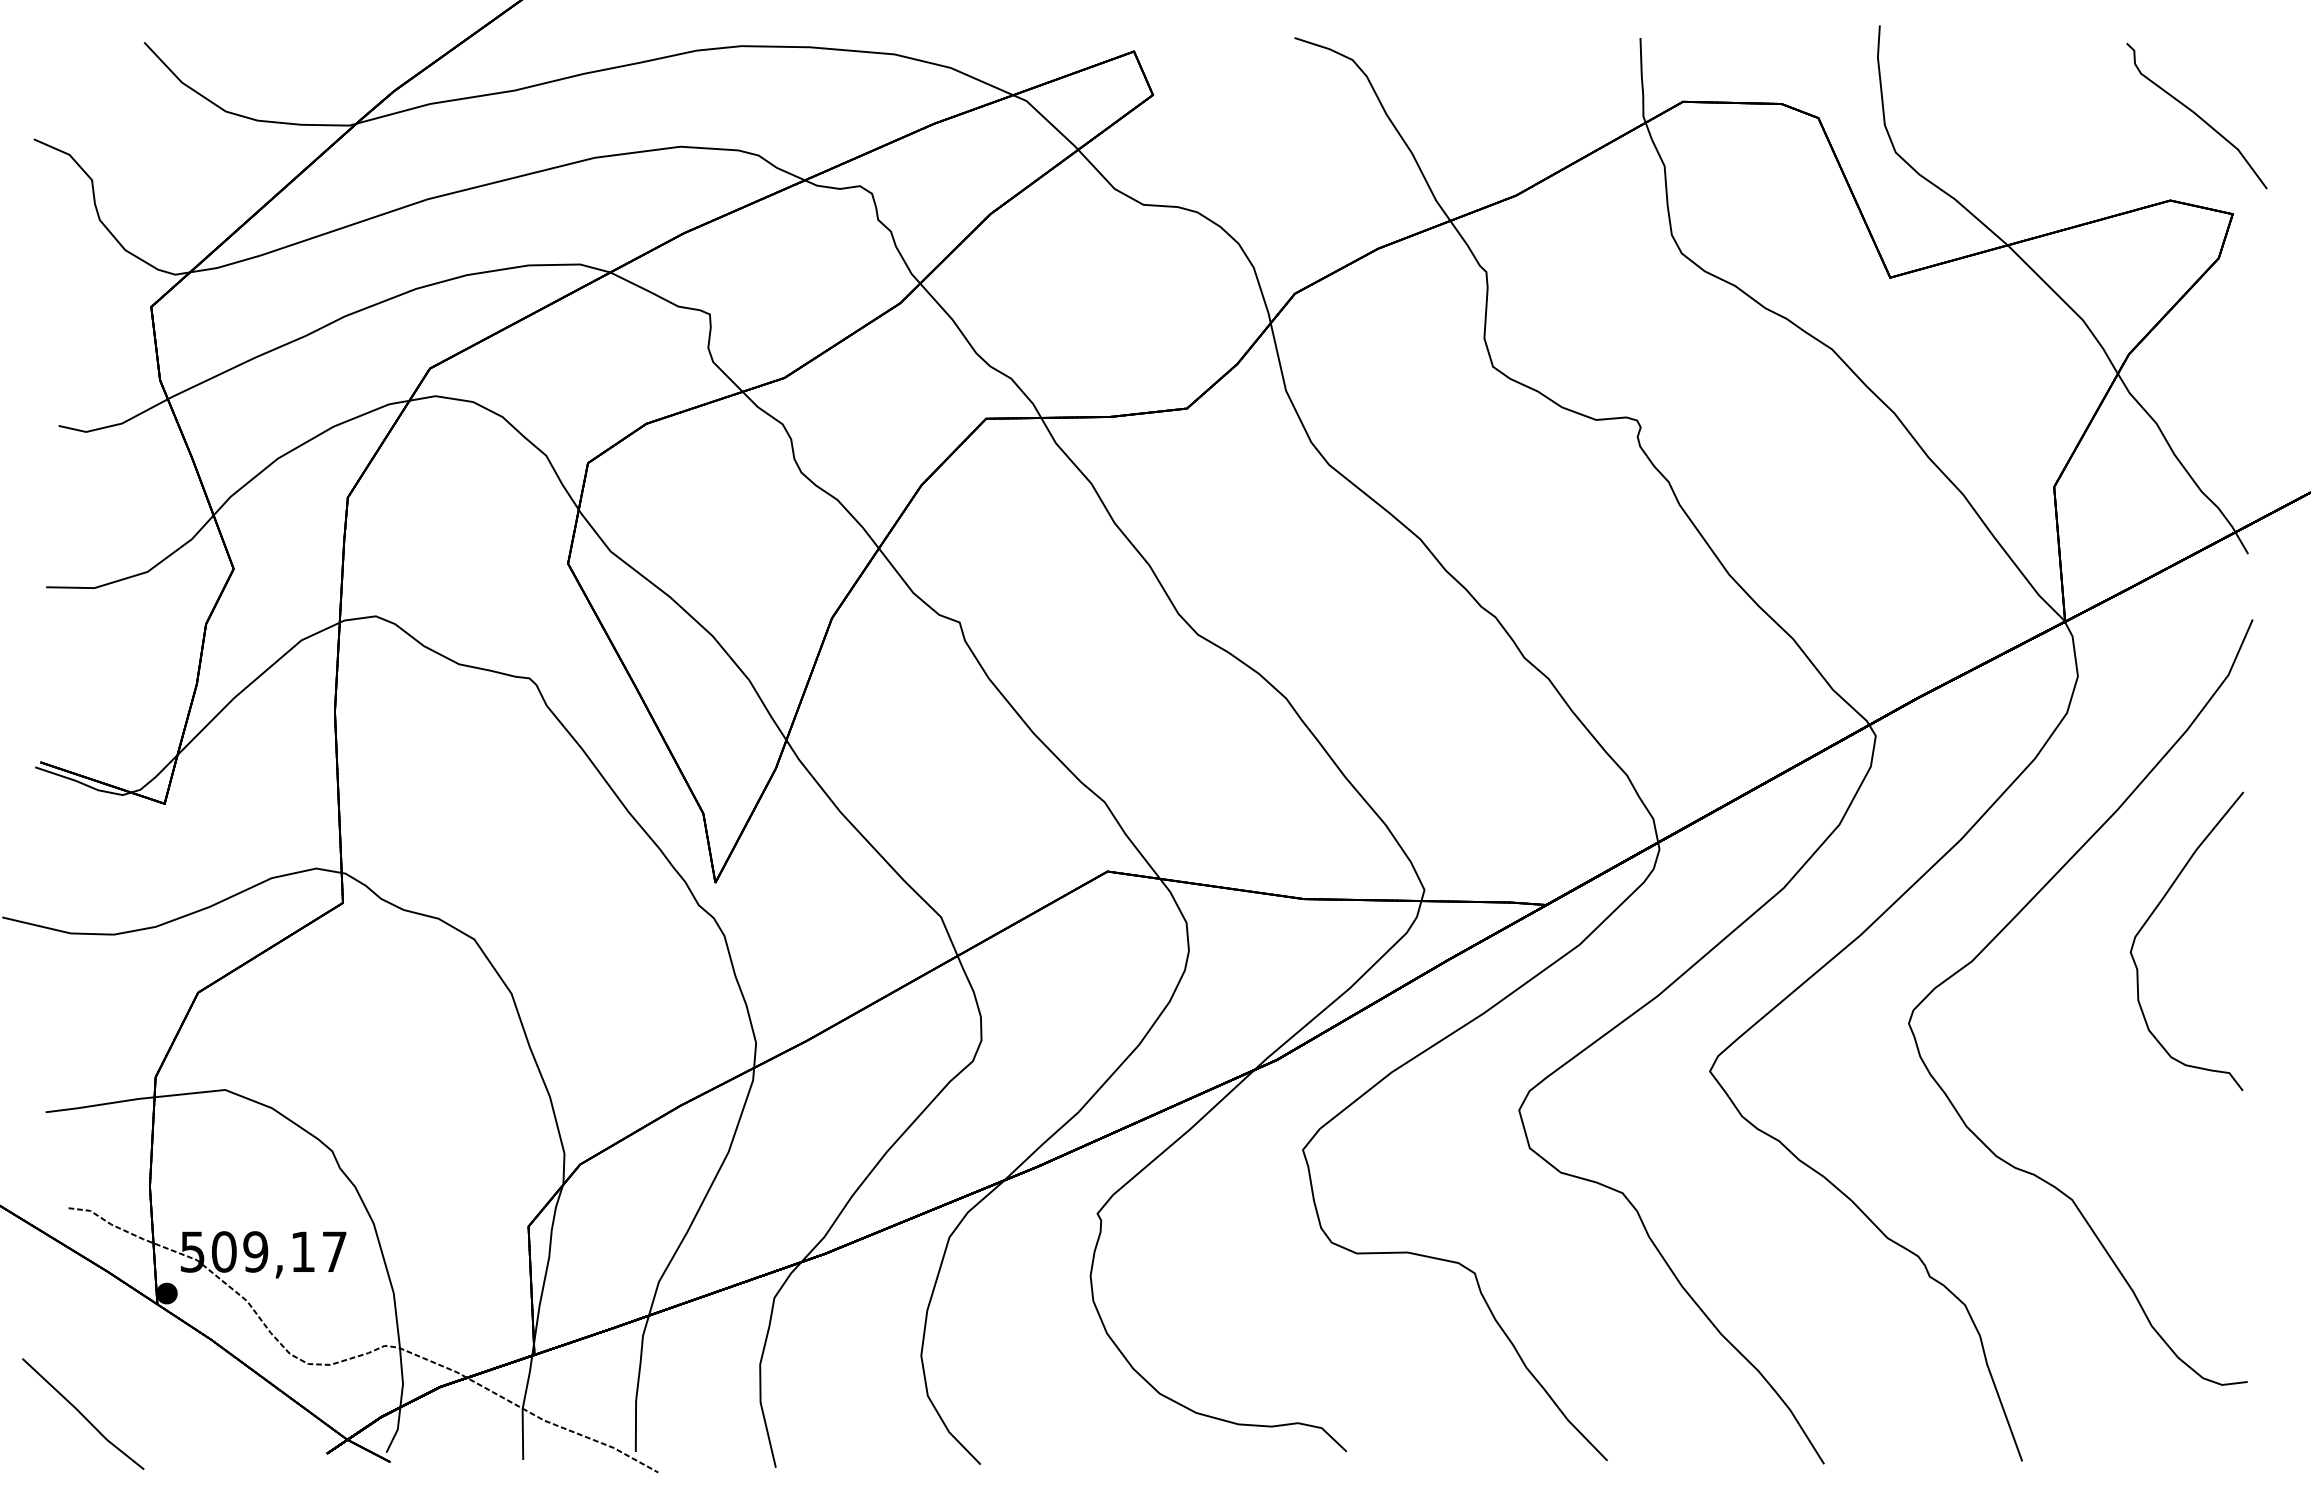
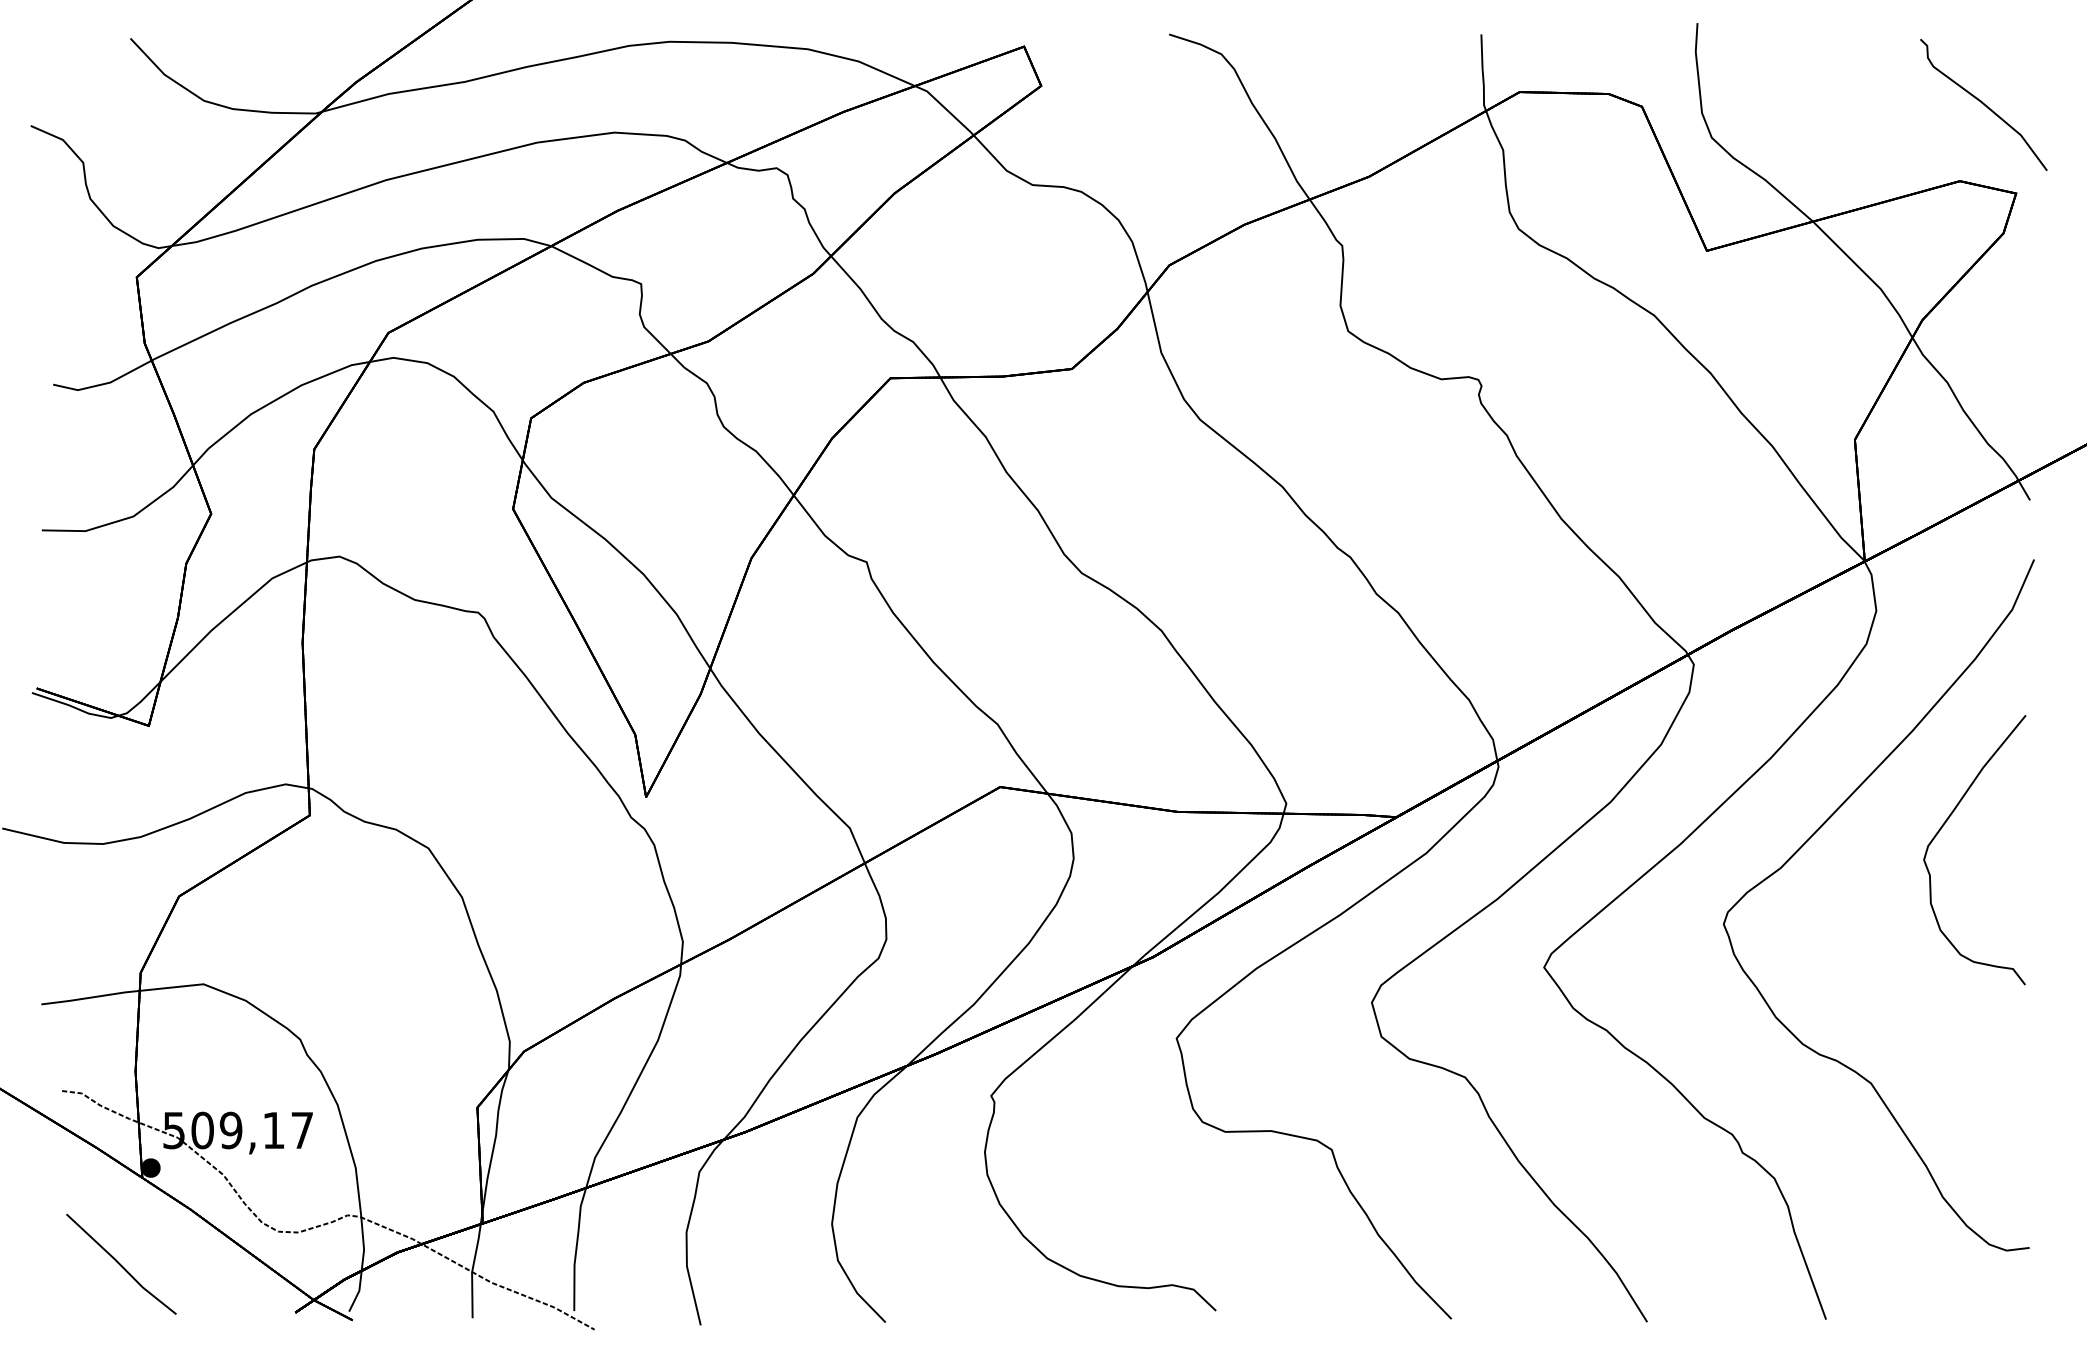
line: (82, 1413) -> (120, 1263), moved

